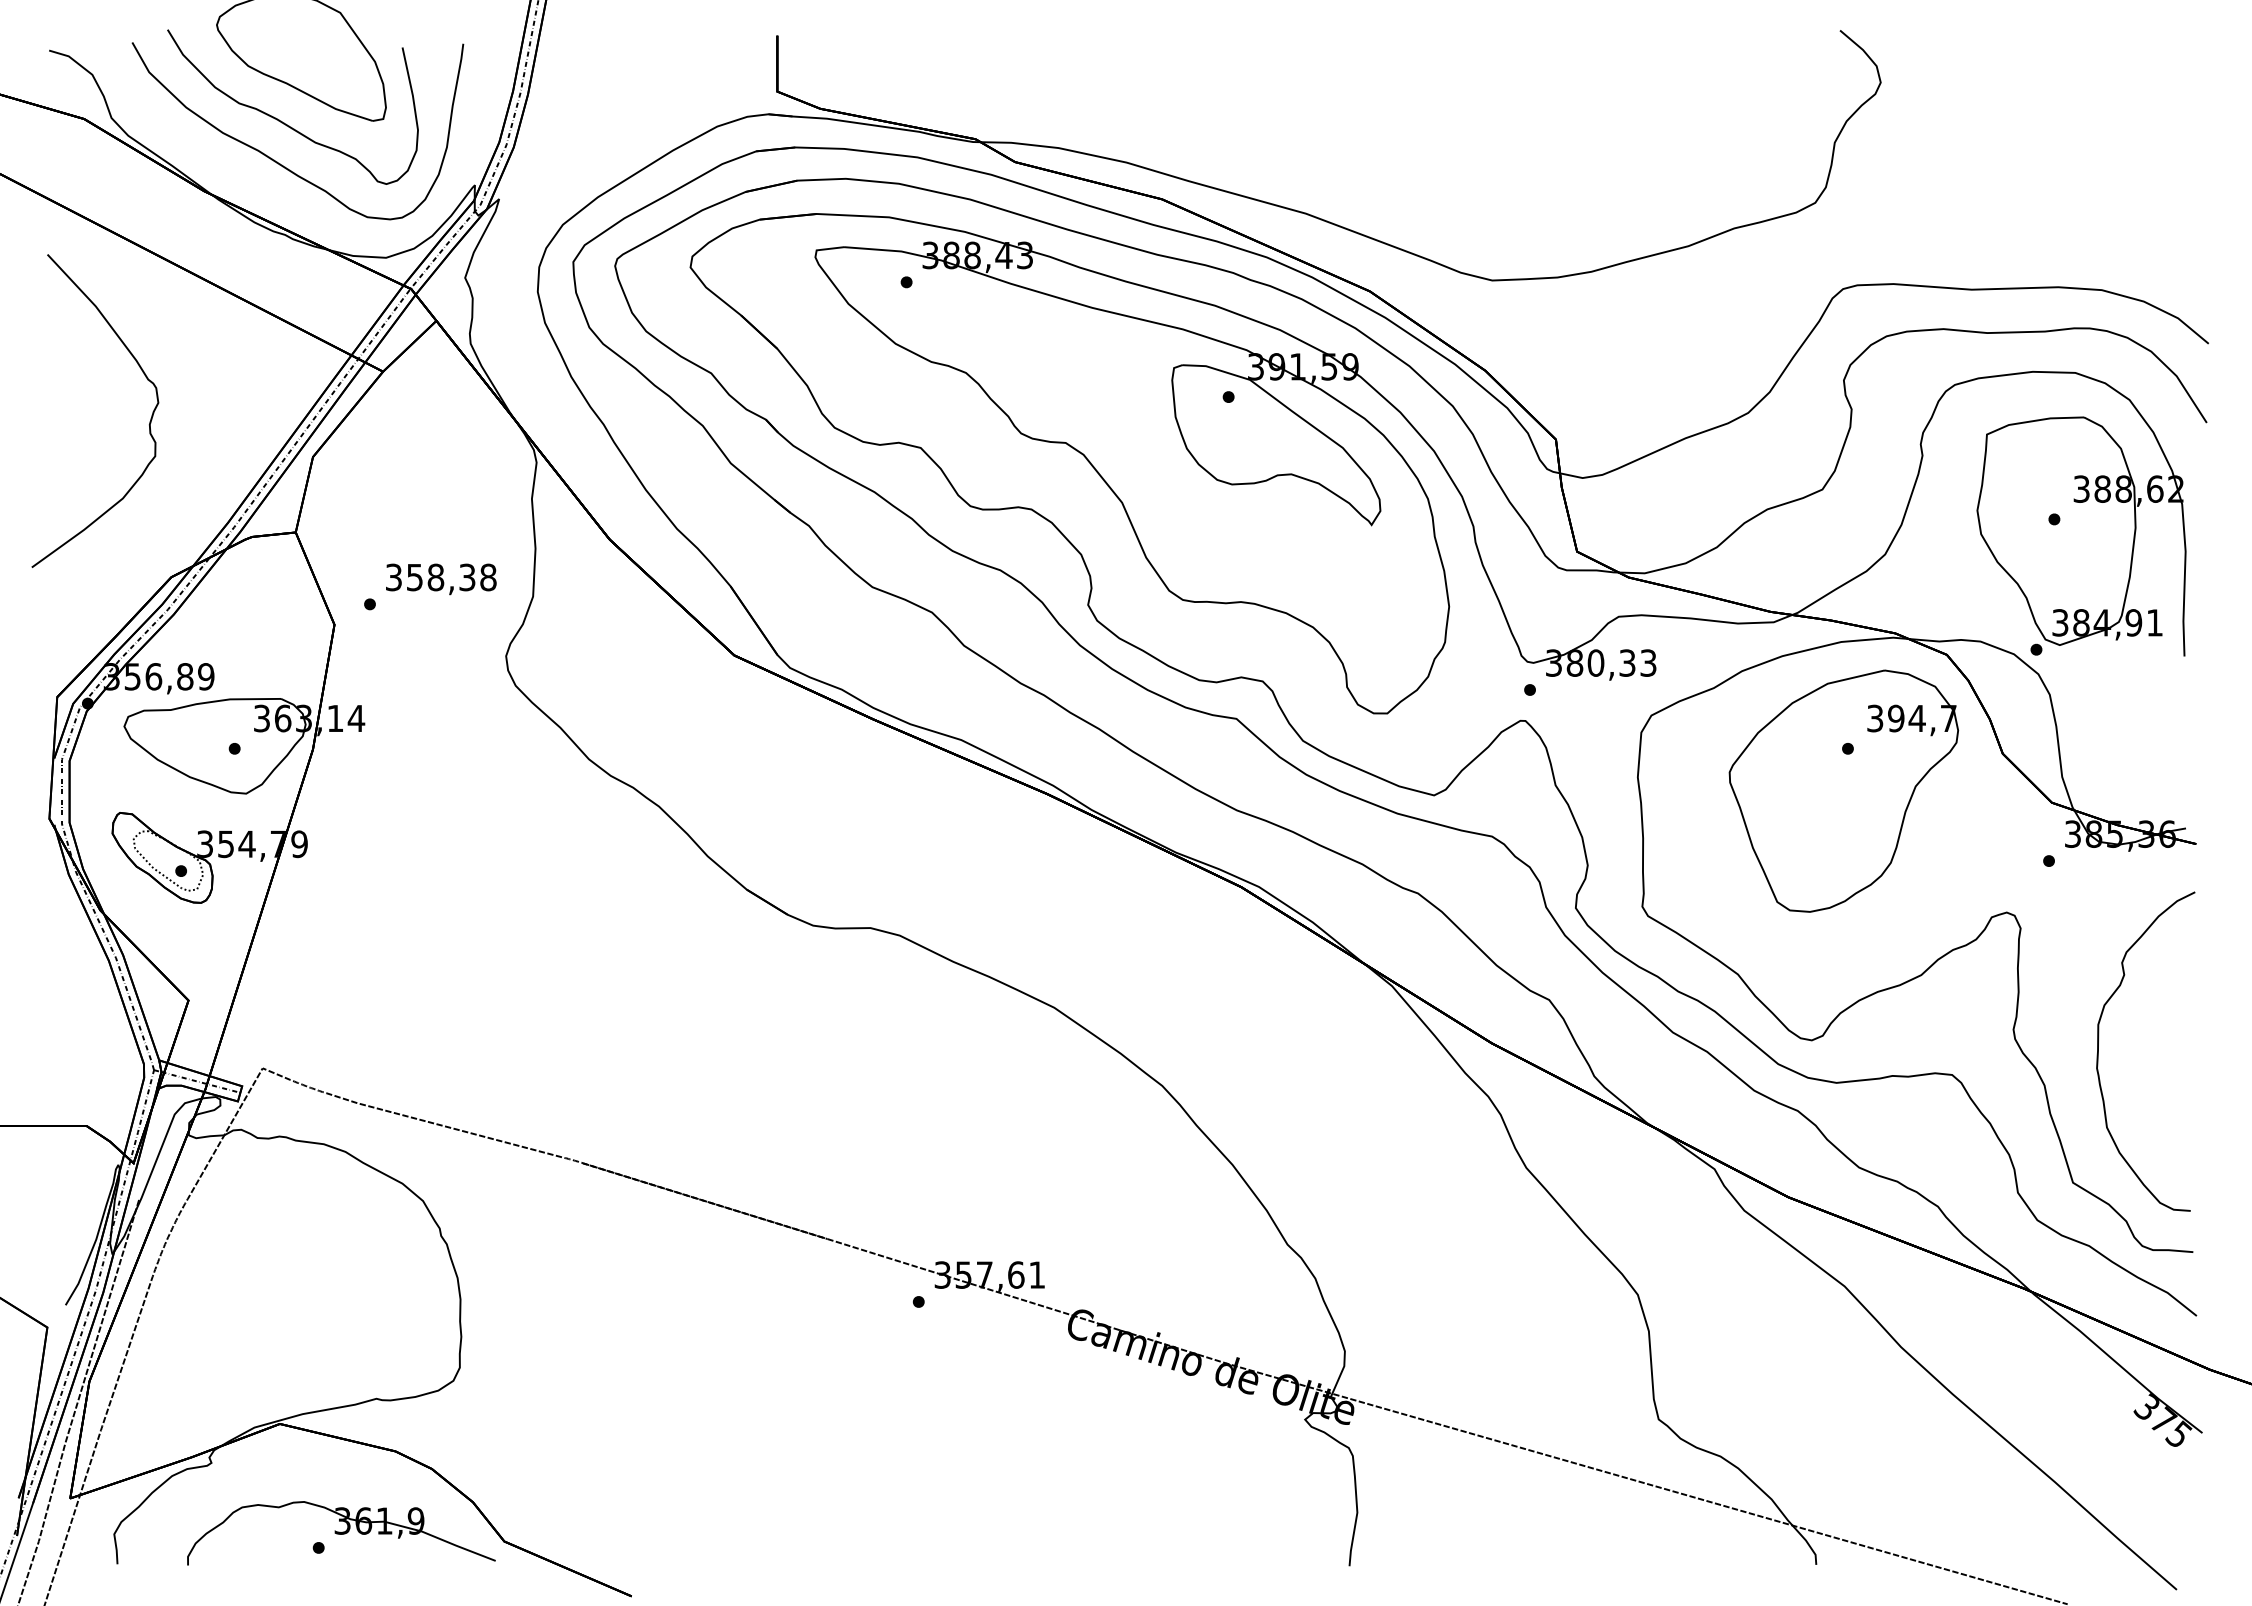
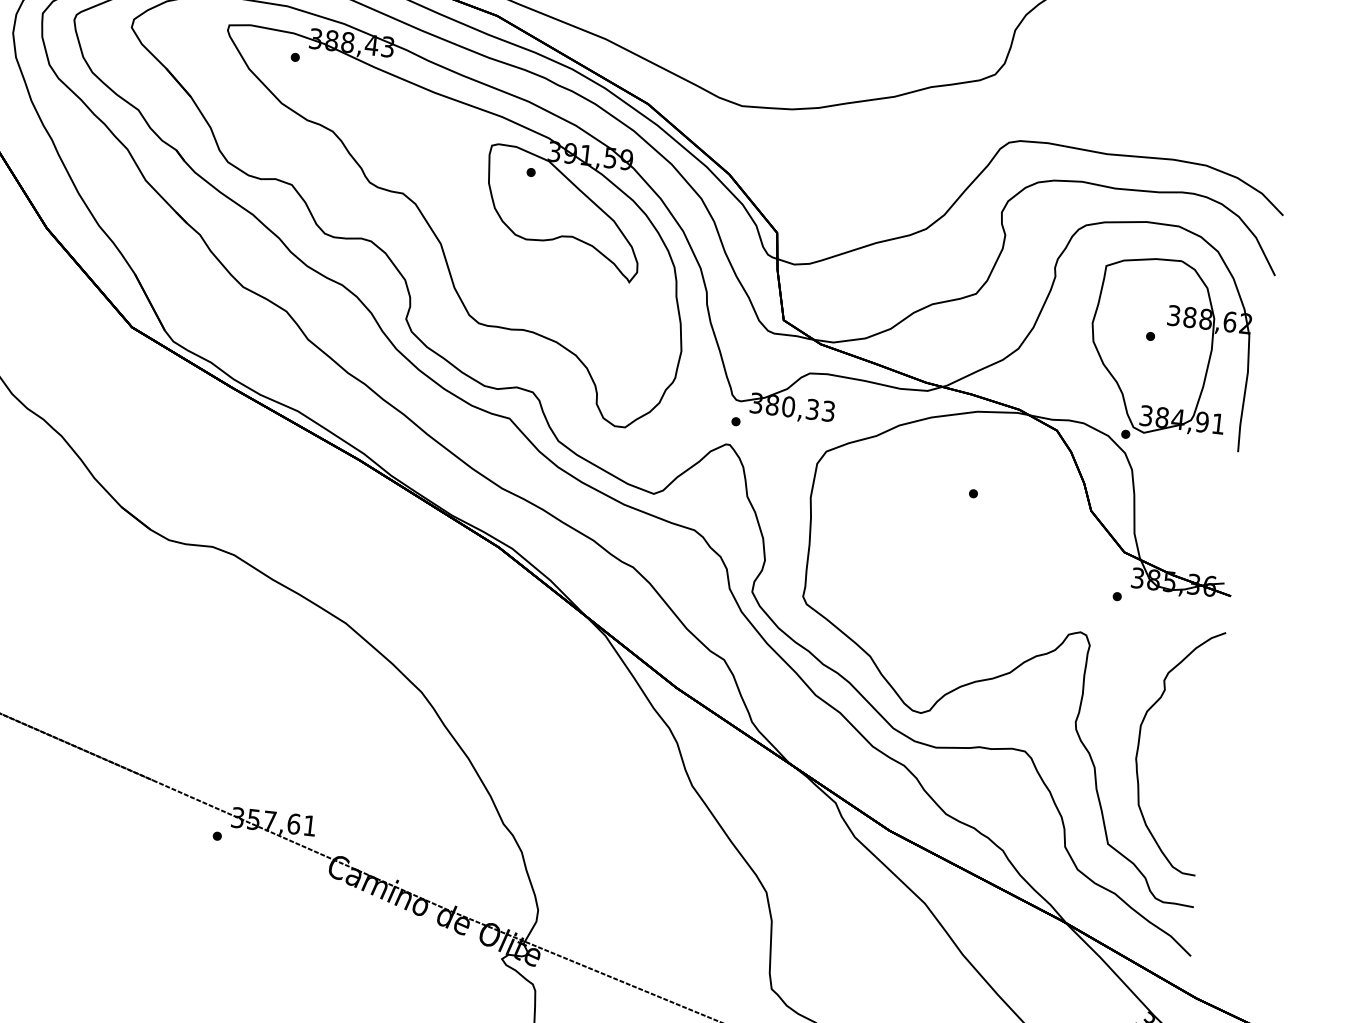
part: (1843, 790) -> (966, 525), removed

